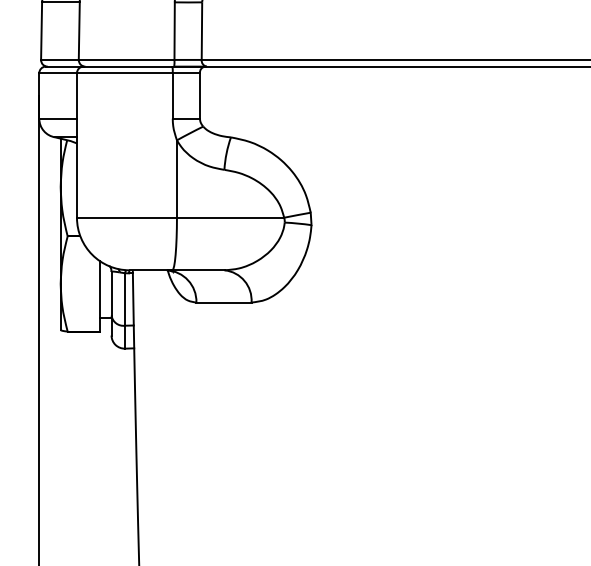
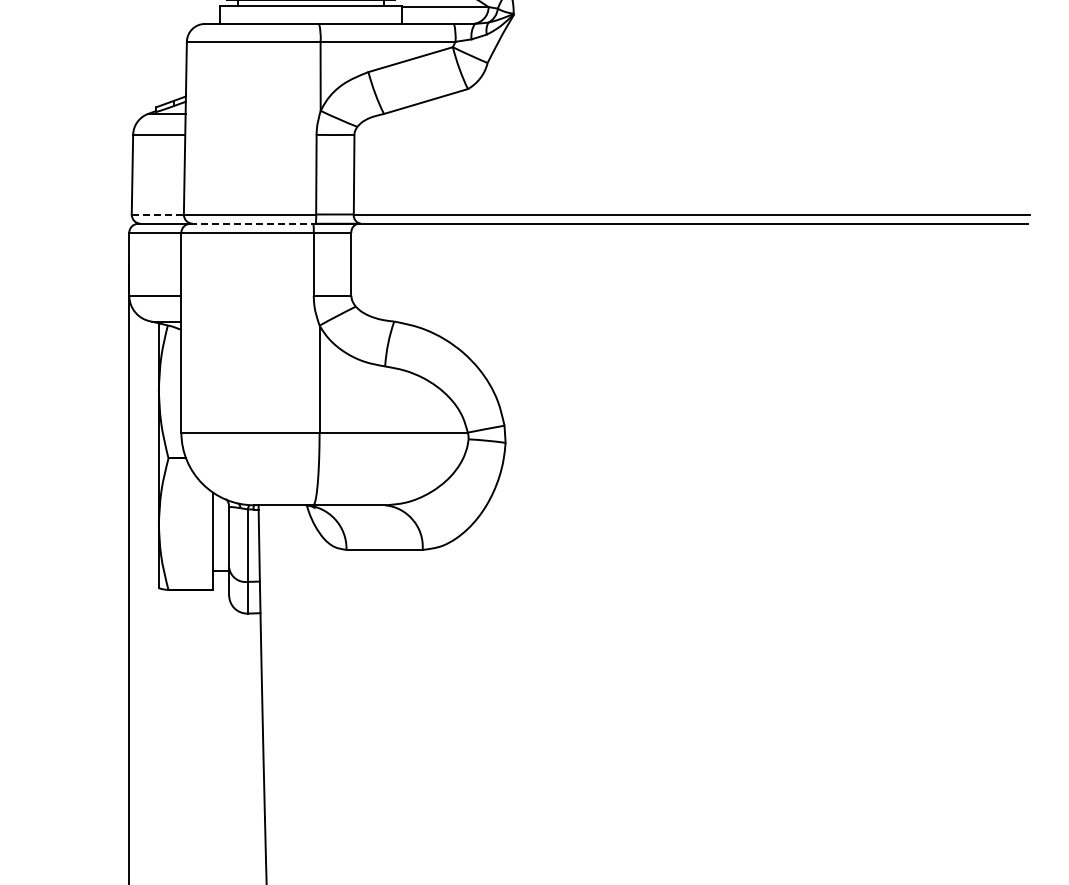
line: (60, 59) -> (158, 214), solid -> dashed
line: (128, 66) -> (252, 223), solid -> dashed

